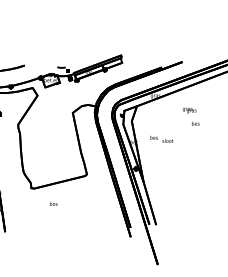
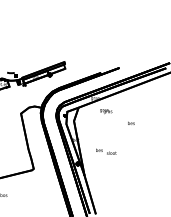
text: (189, 110) -> (106, 111), moved
text: (161, 138) -> (106, 150), moved

